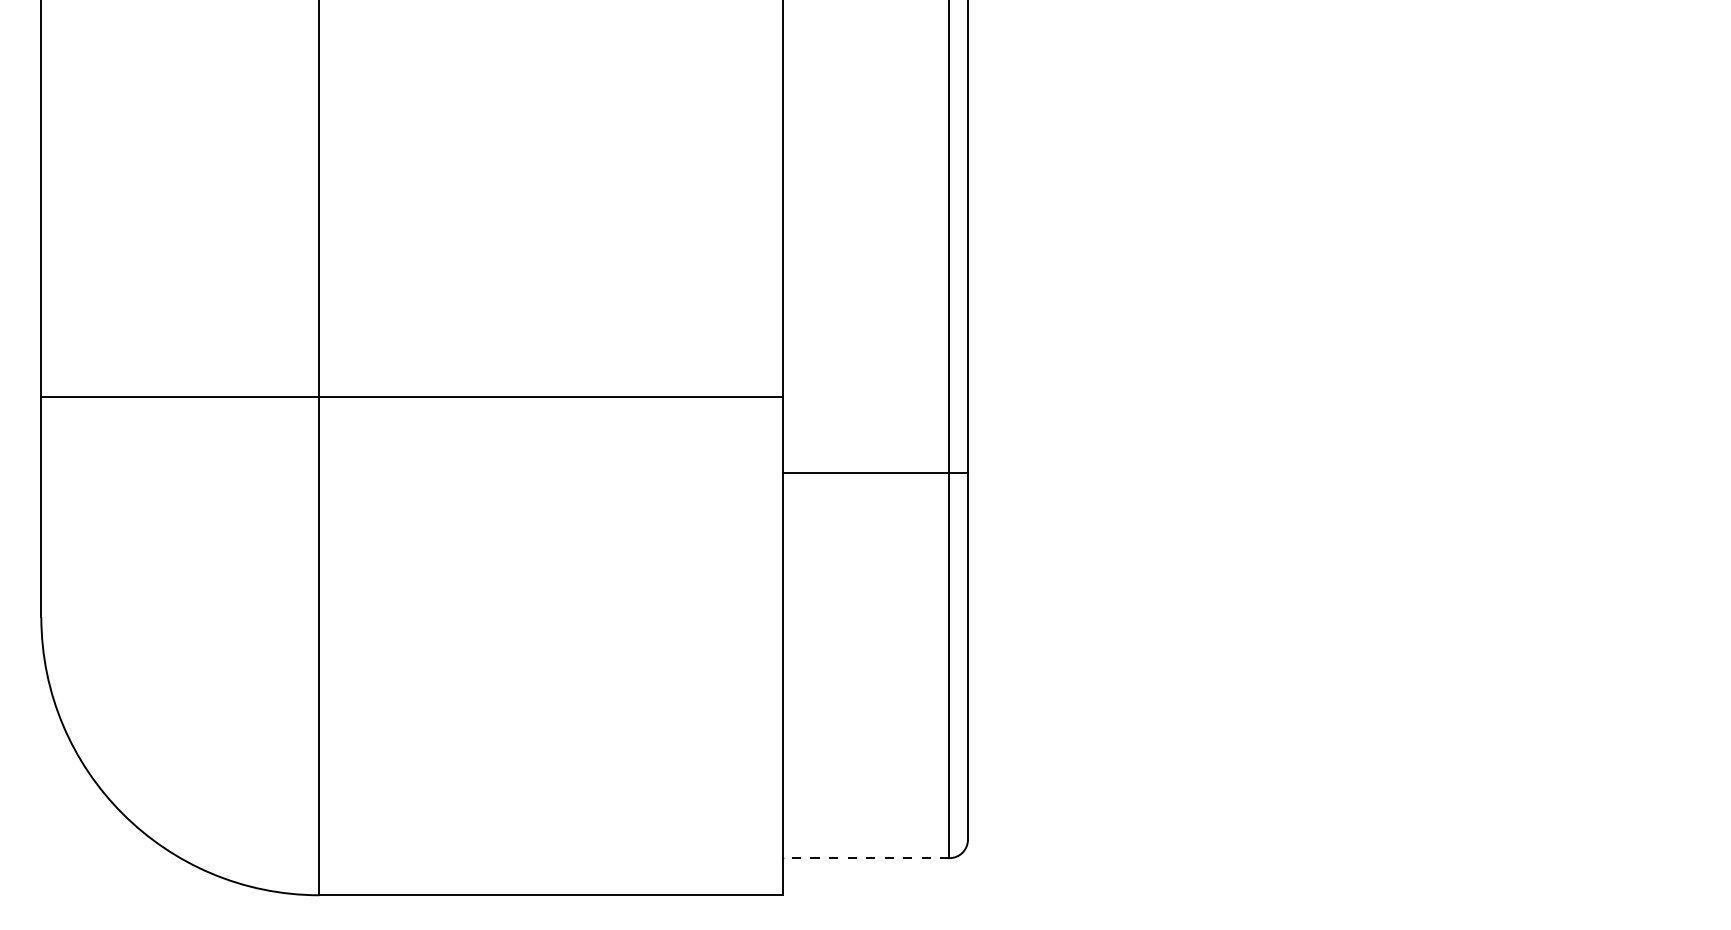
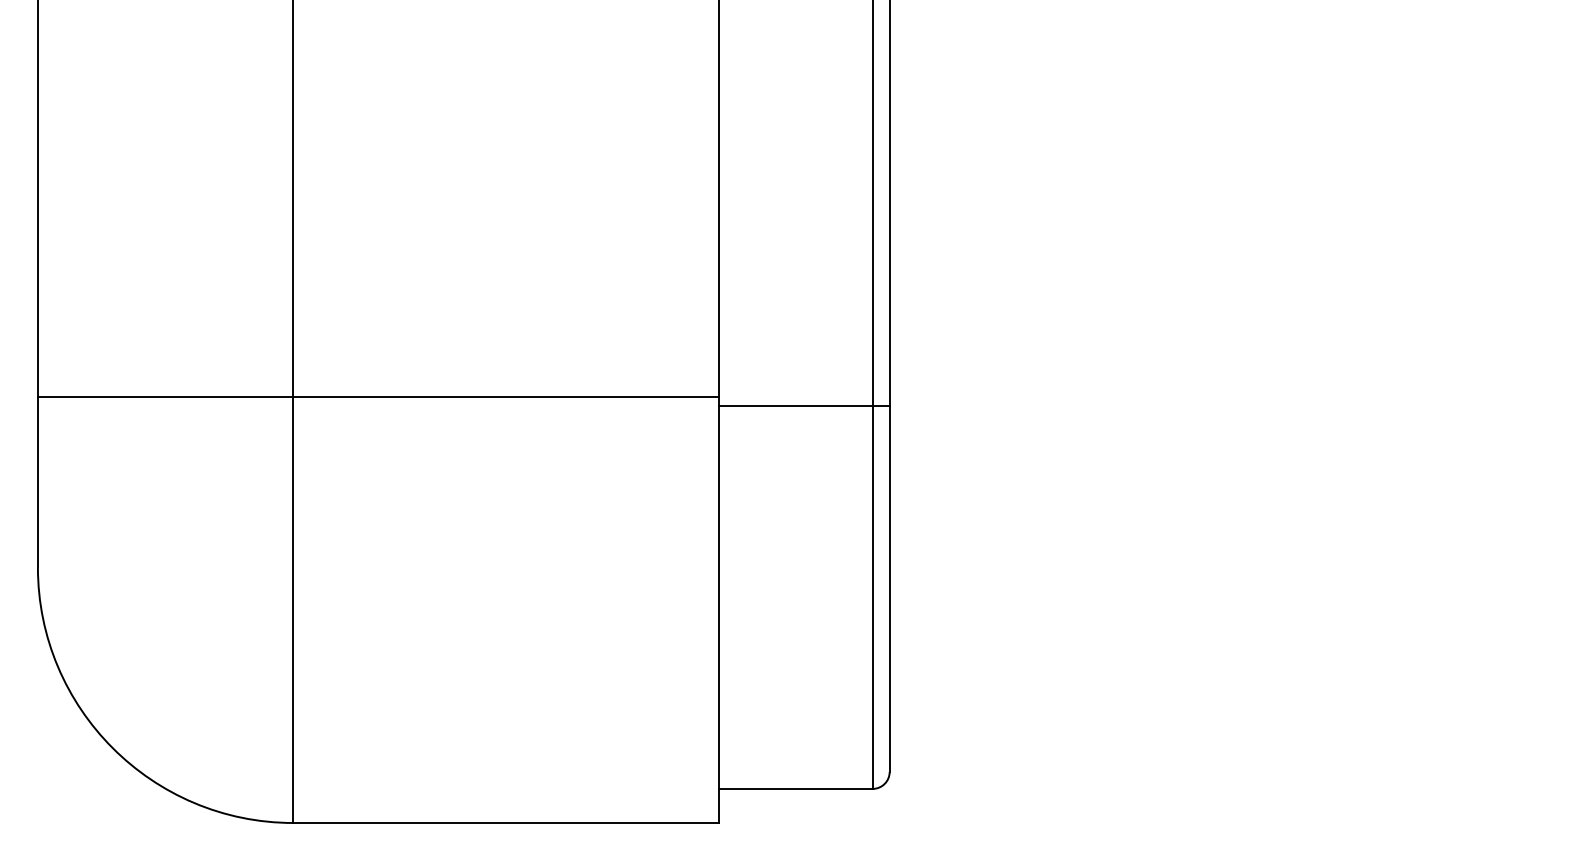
line: (411, 397) -> (378, 397), moved
line: (875, 472) -> (804, 405), moved
line: (866, 857) -> (796, 788), dashed -> solid

